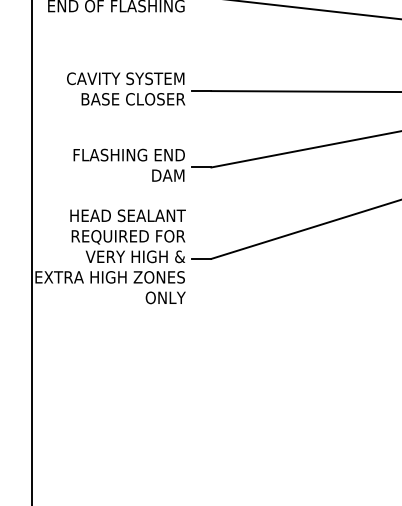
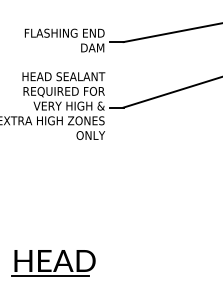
part: (113, 476) -> (53, 263), added

